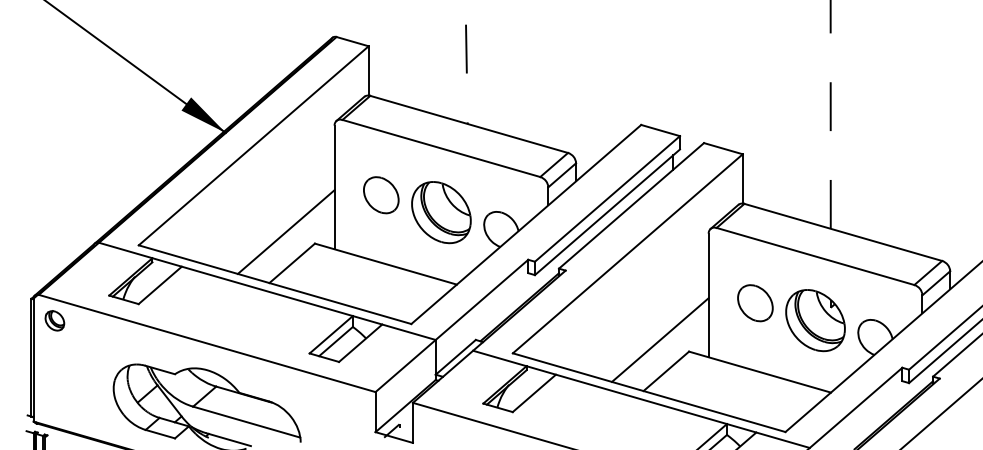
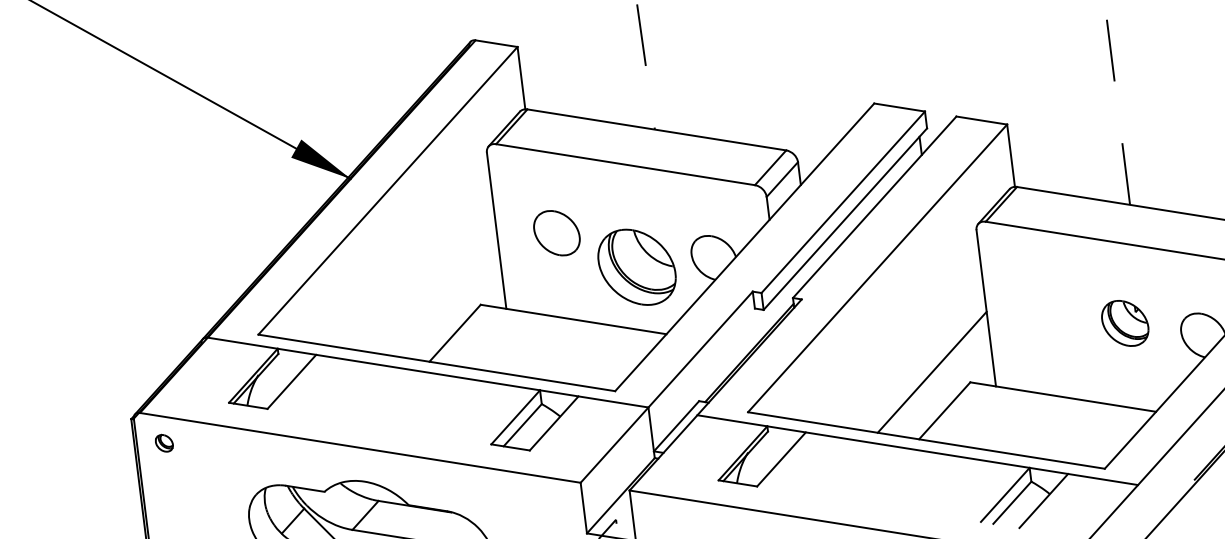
part: (441, 212) -> (637, 267), moved
line: (285, 231) -> (441, 294), removed
part: (755, 303) -> (1046, 311), removed
part: (54, 320) -> (163, 442), size x0.7
part: (815, 320) -> (1125, 323), size x0.6

